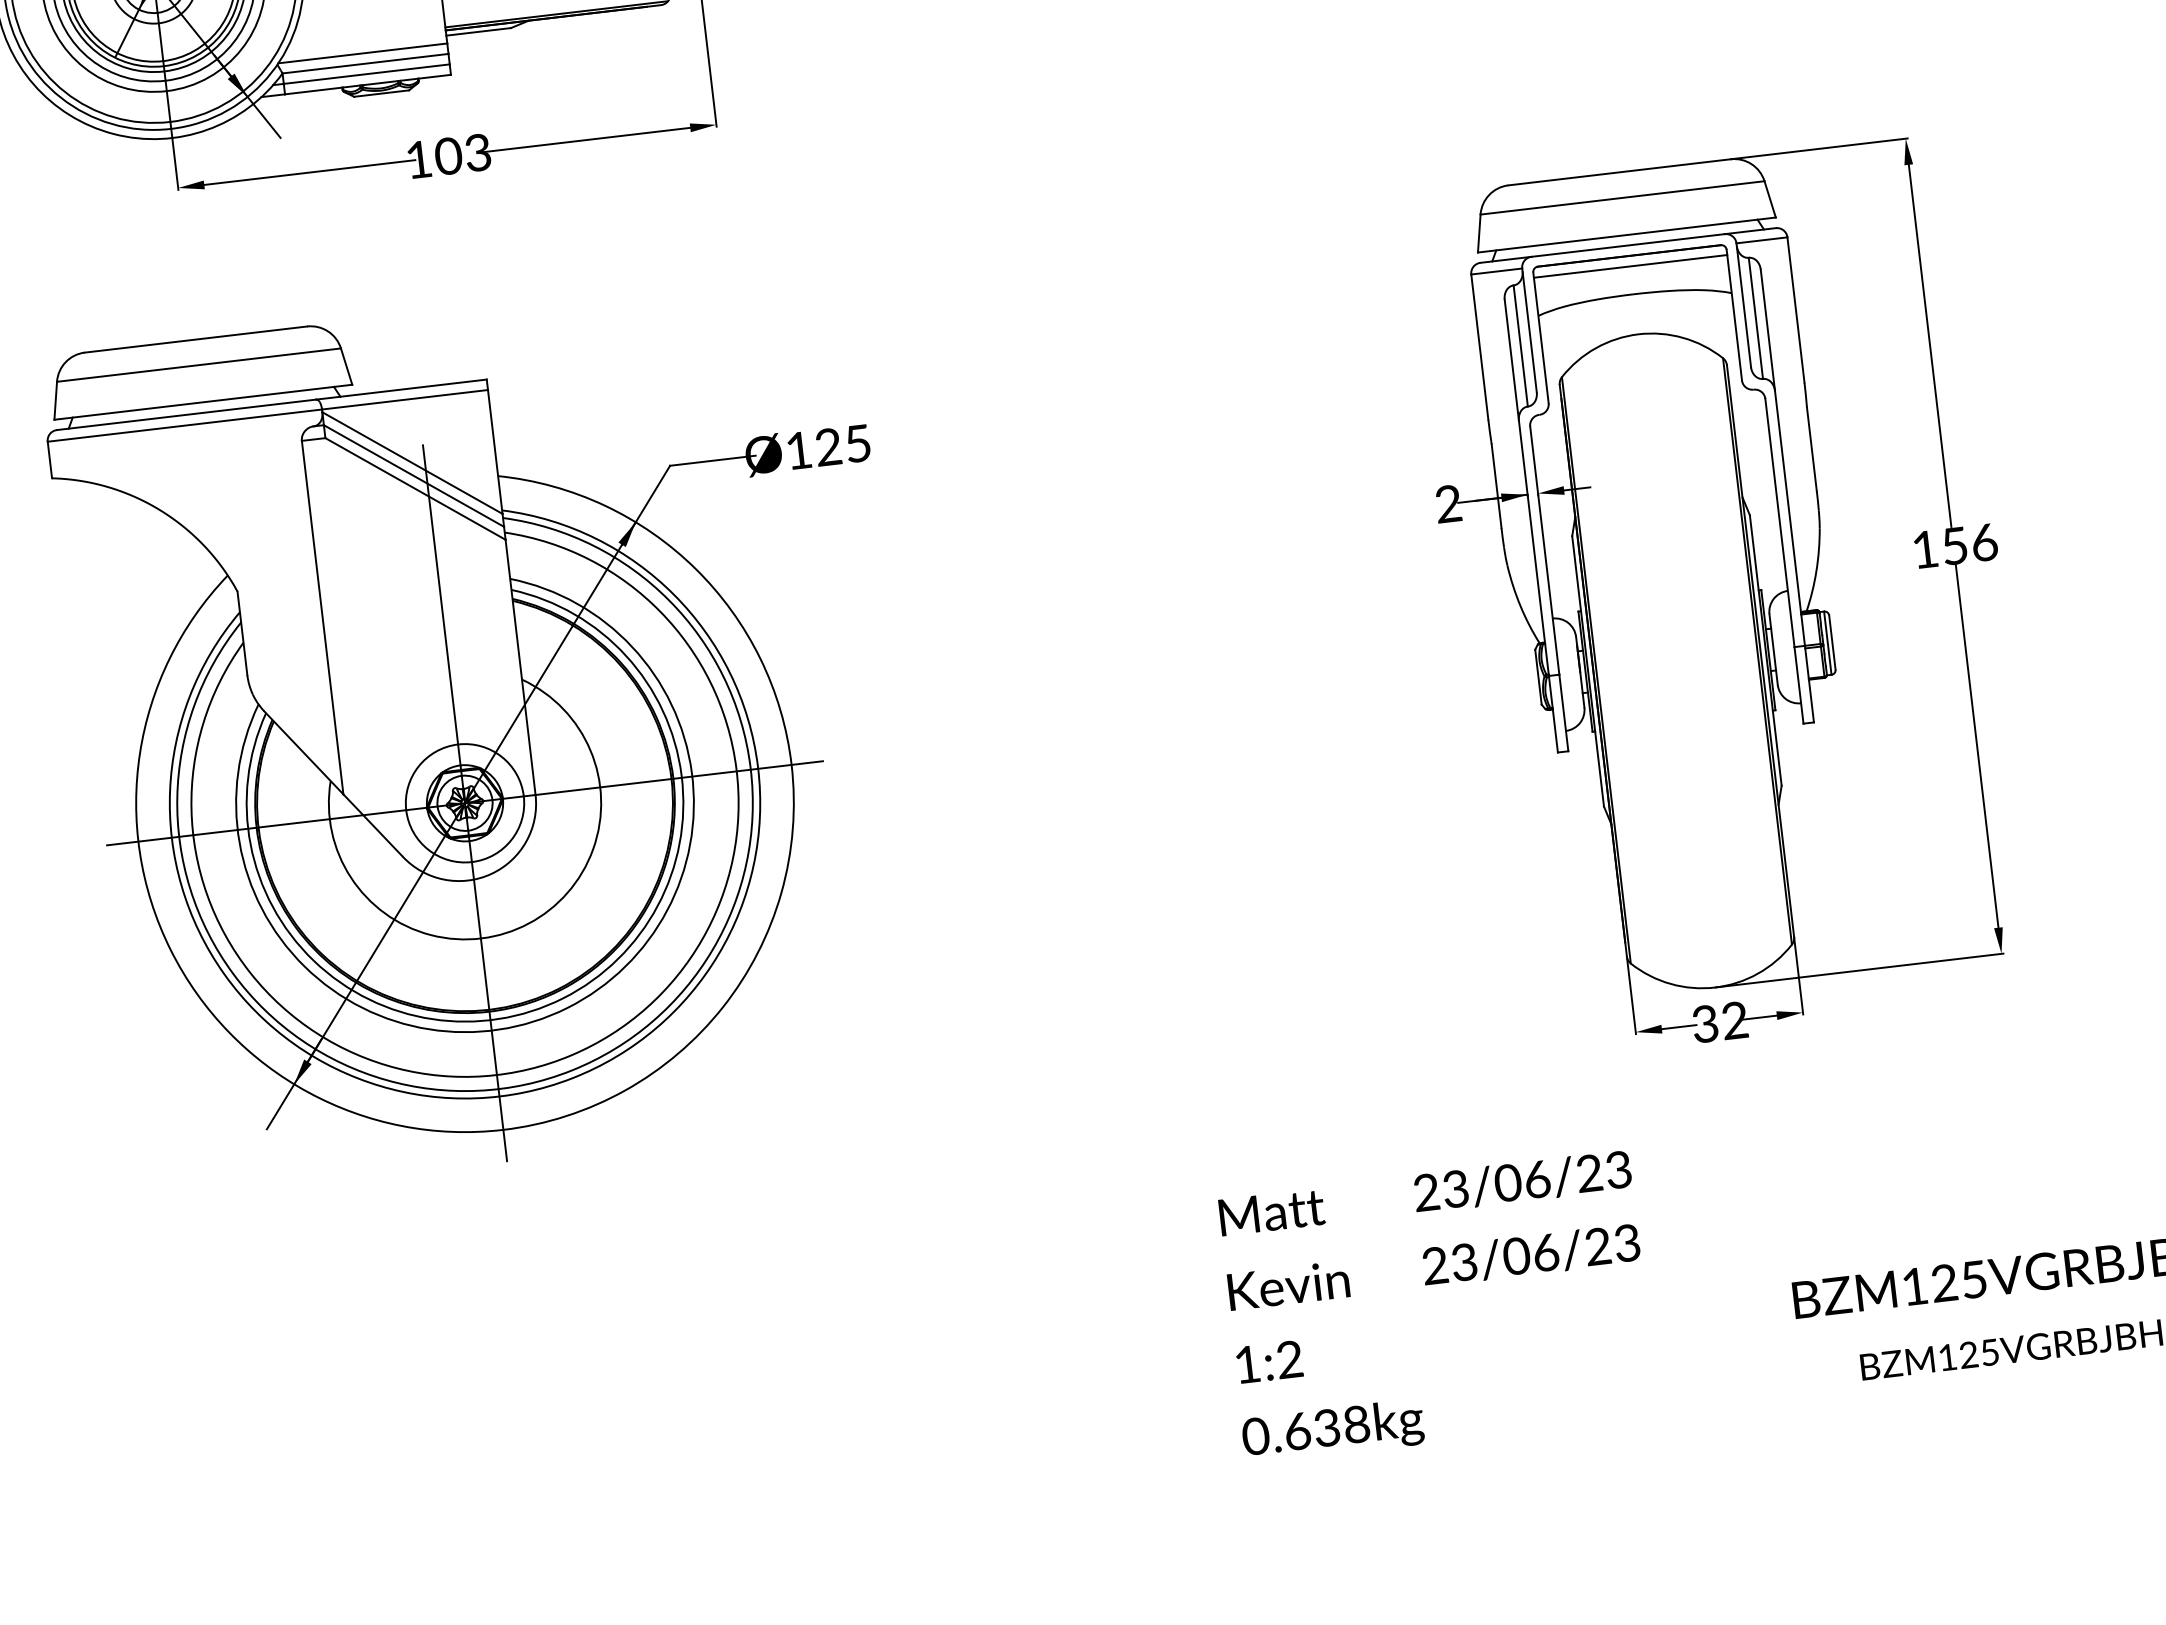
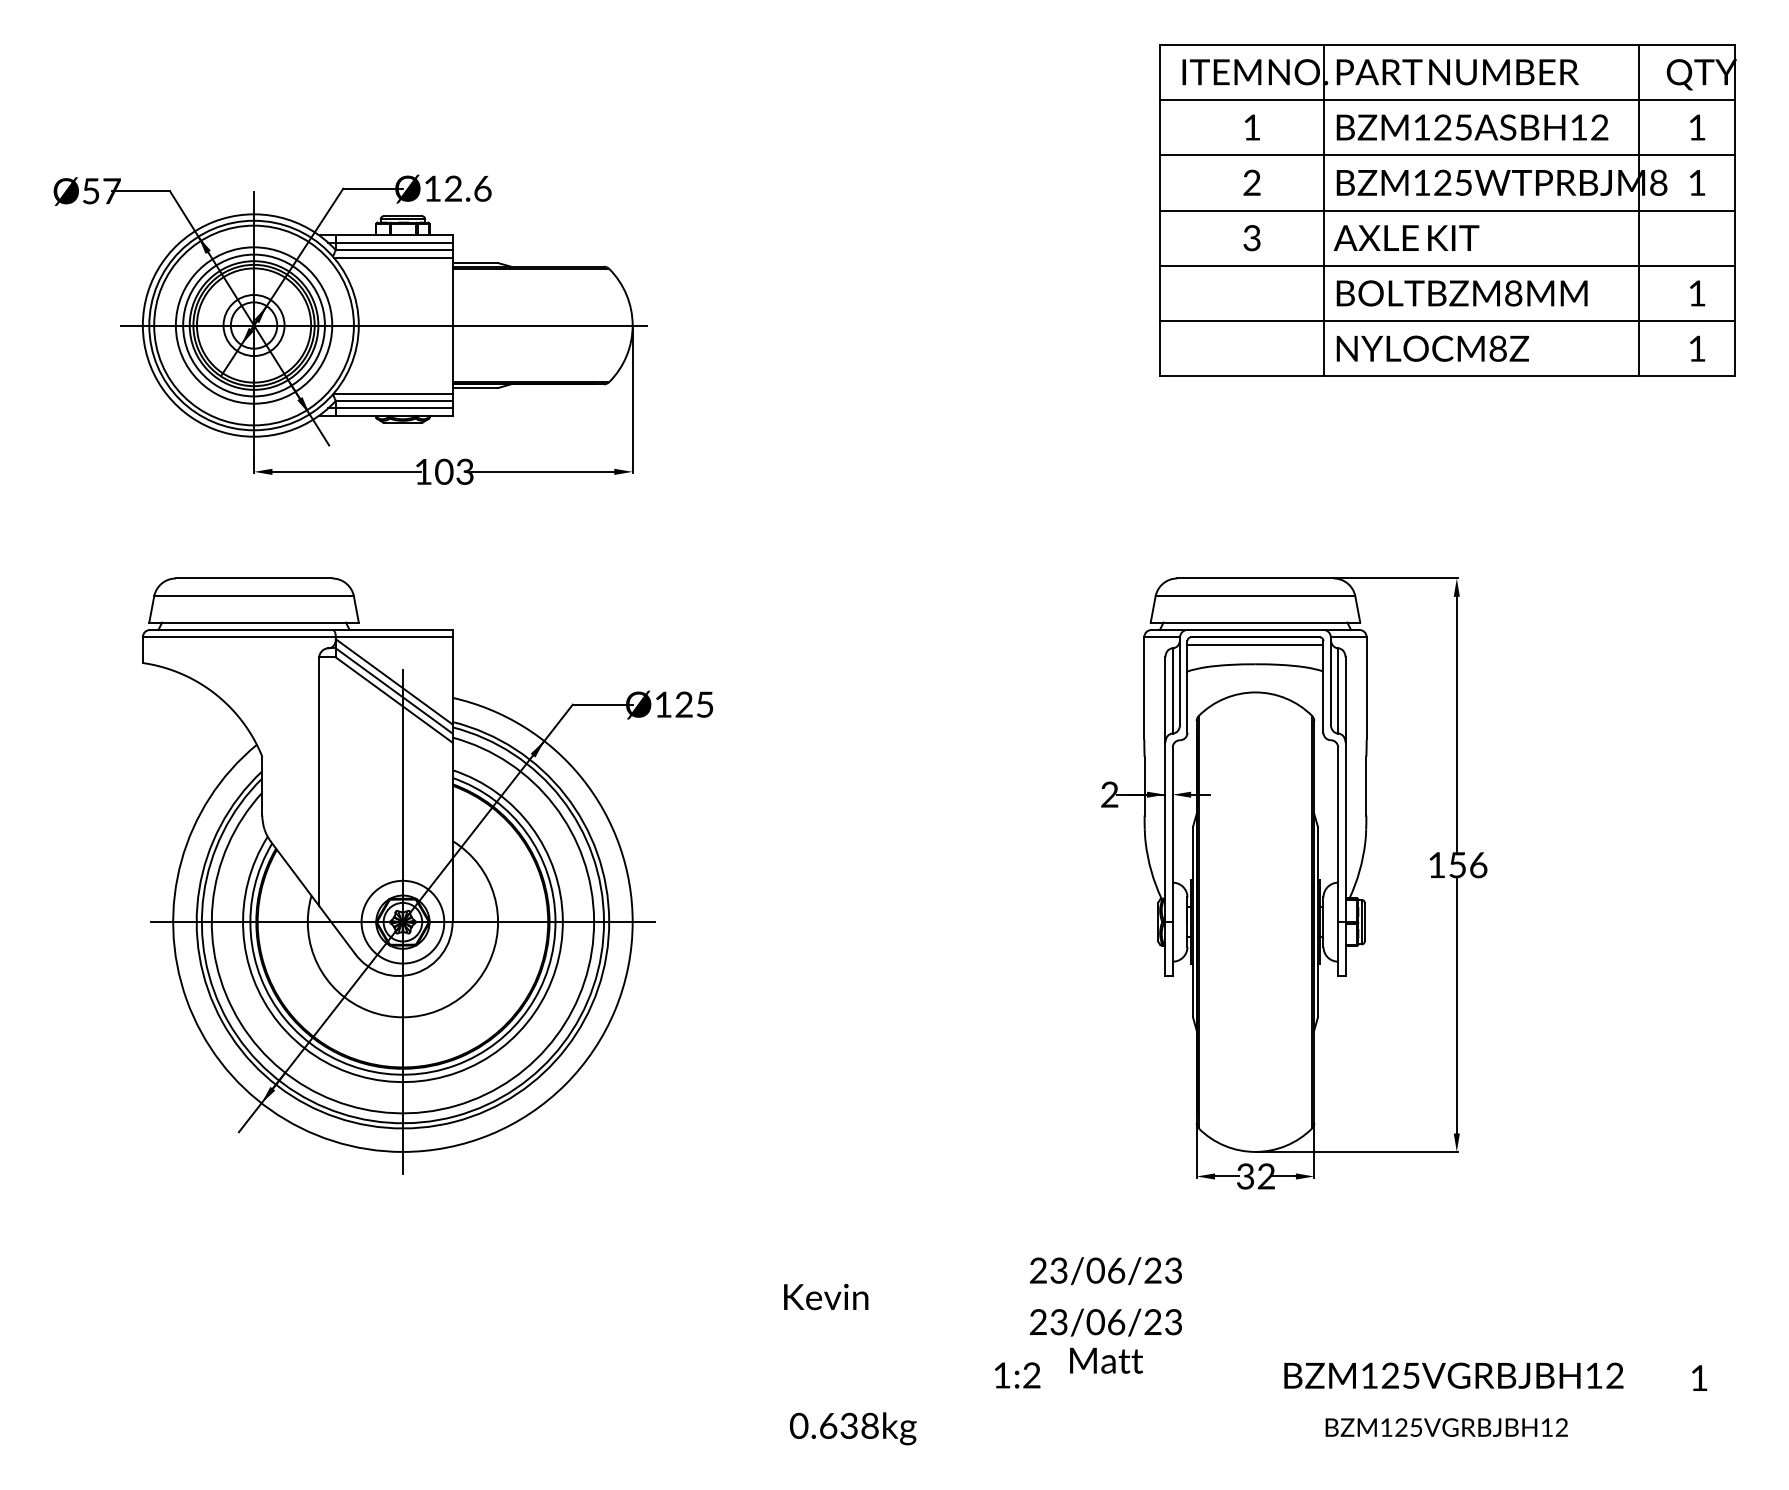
text: (1271, 1211) -> (1106, 1360), moved
text: (1289, 1284) -> (826, 1296), moved
text: (1269, 1362) -> (1017, 1375), moved
text: (1333, 1430) -> (853, 1428), moved

